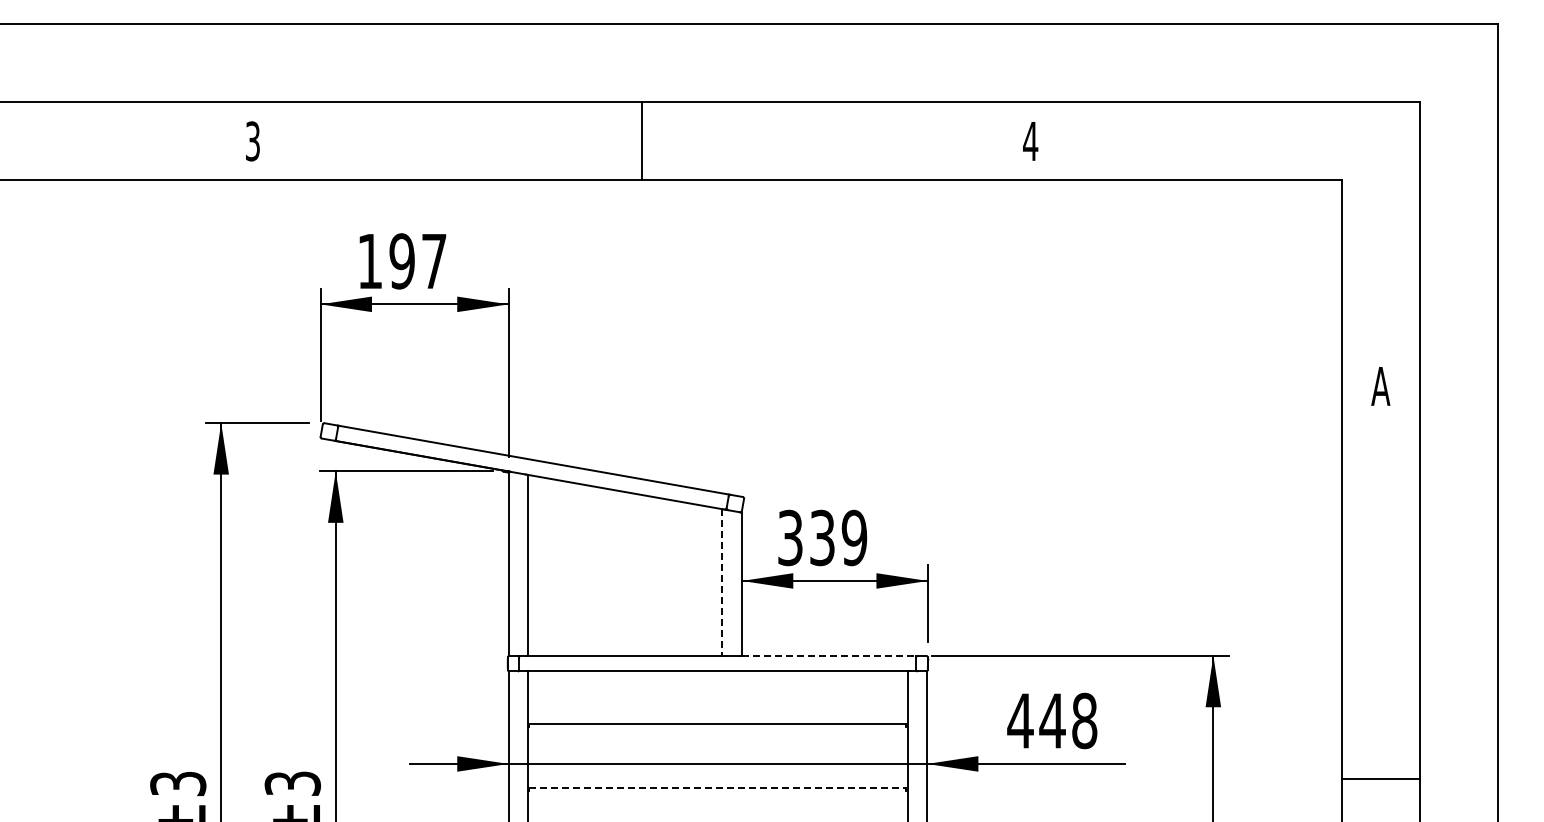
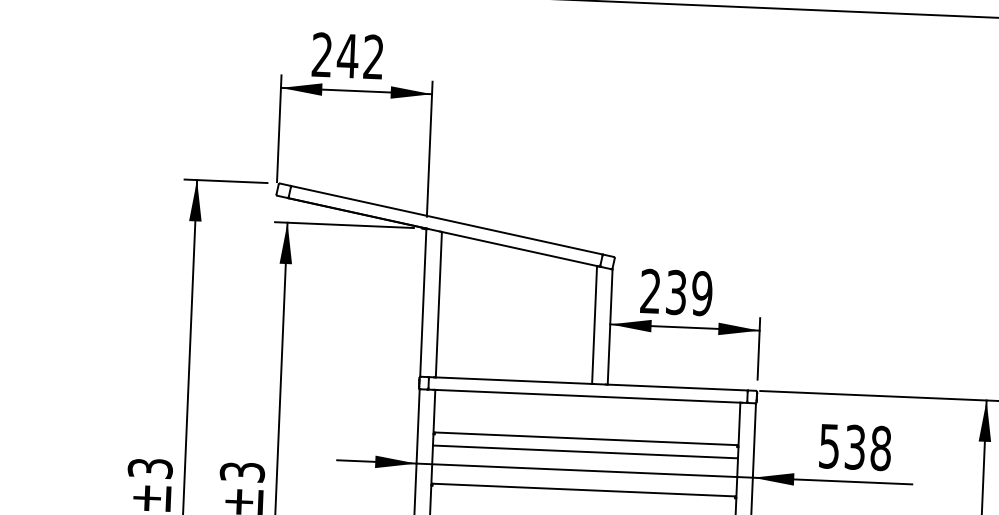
text: (402, 261) -> (348, 56), 197 -> 242
text: (790, 538) -> (650, 291), 339 -> 239
line: (722, 583) -> (594, 325), dashed -> solid
line: (829, 655) -> (678, 387), dashed -> solid
text: (1036, 720) -> (842, 446), 448 -> 538
line: (717, 740) -> (585, 451), added
line: (718, 788) -> (584, 490), dashed -> solid

